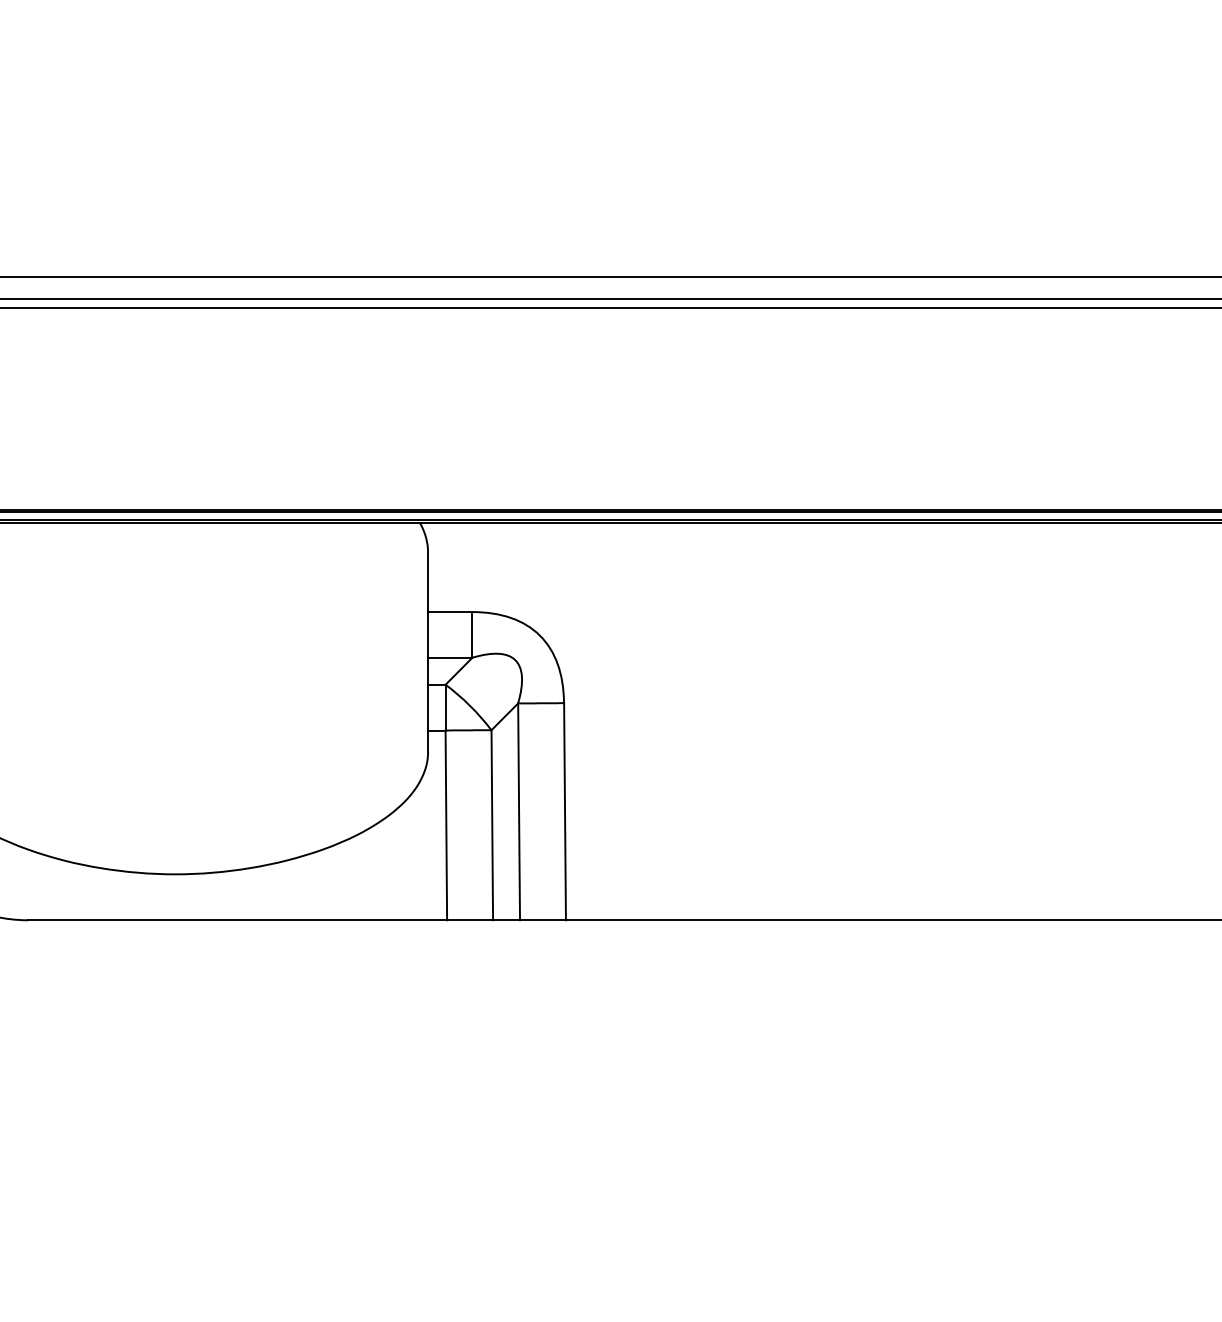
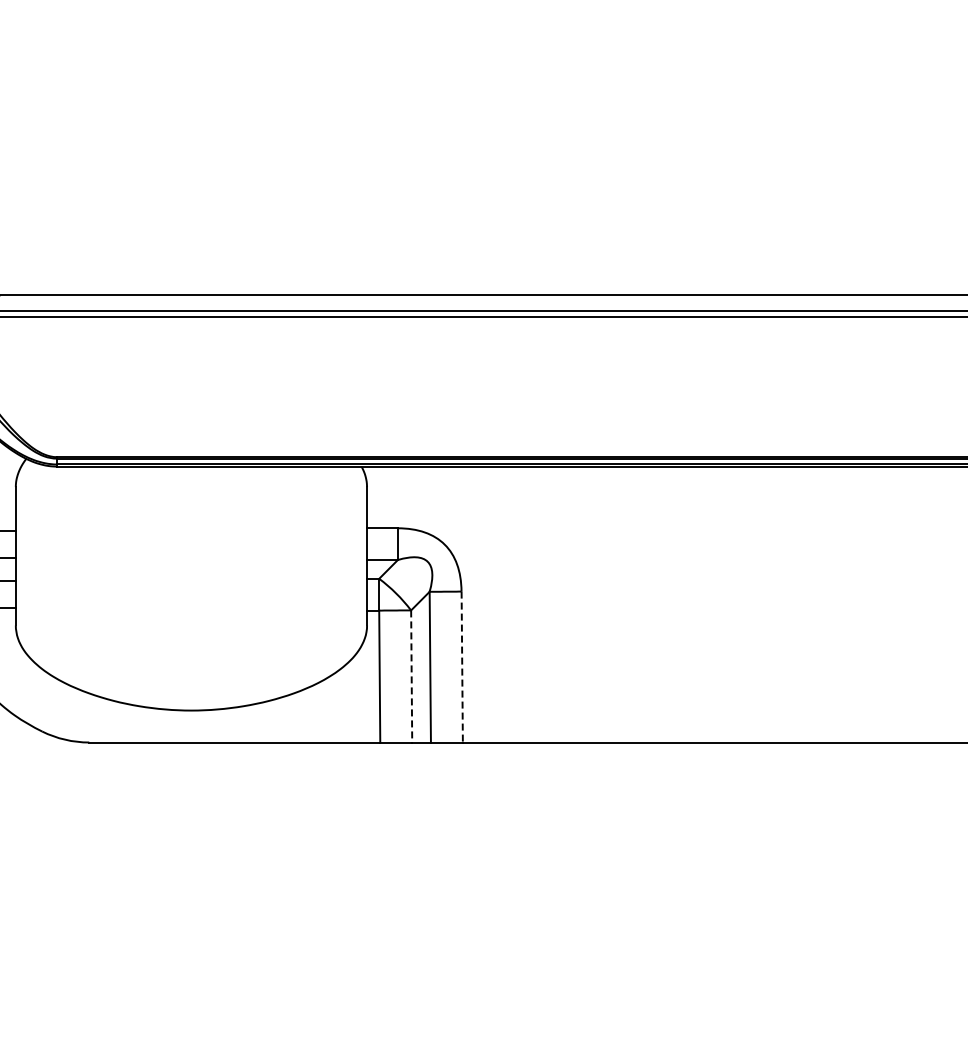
line: (565, 812) -> (462, 667), solid -> dashed
line: (492, 825) -> (411, 676), solid -> dashed

